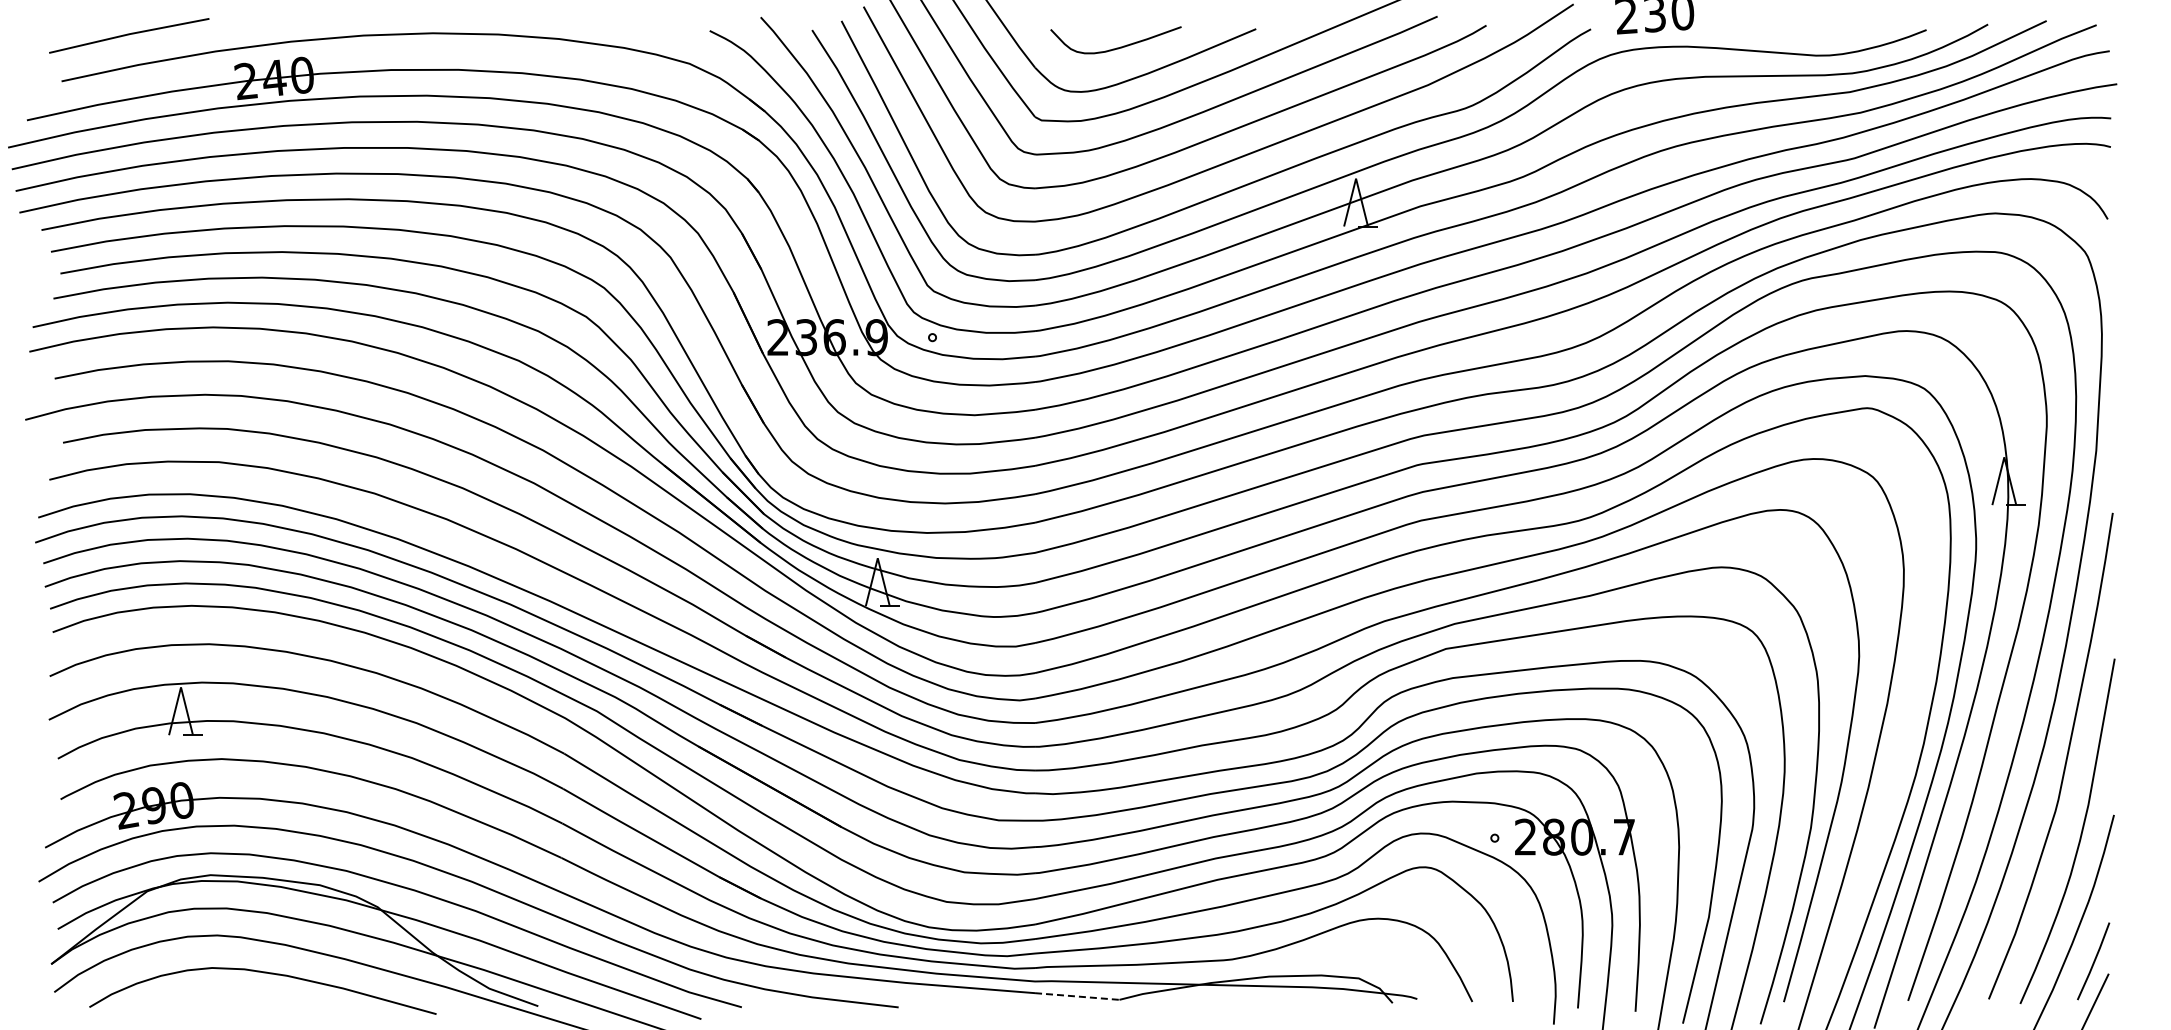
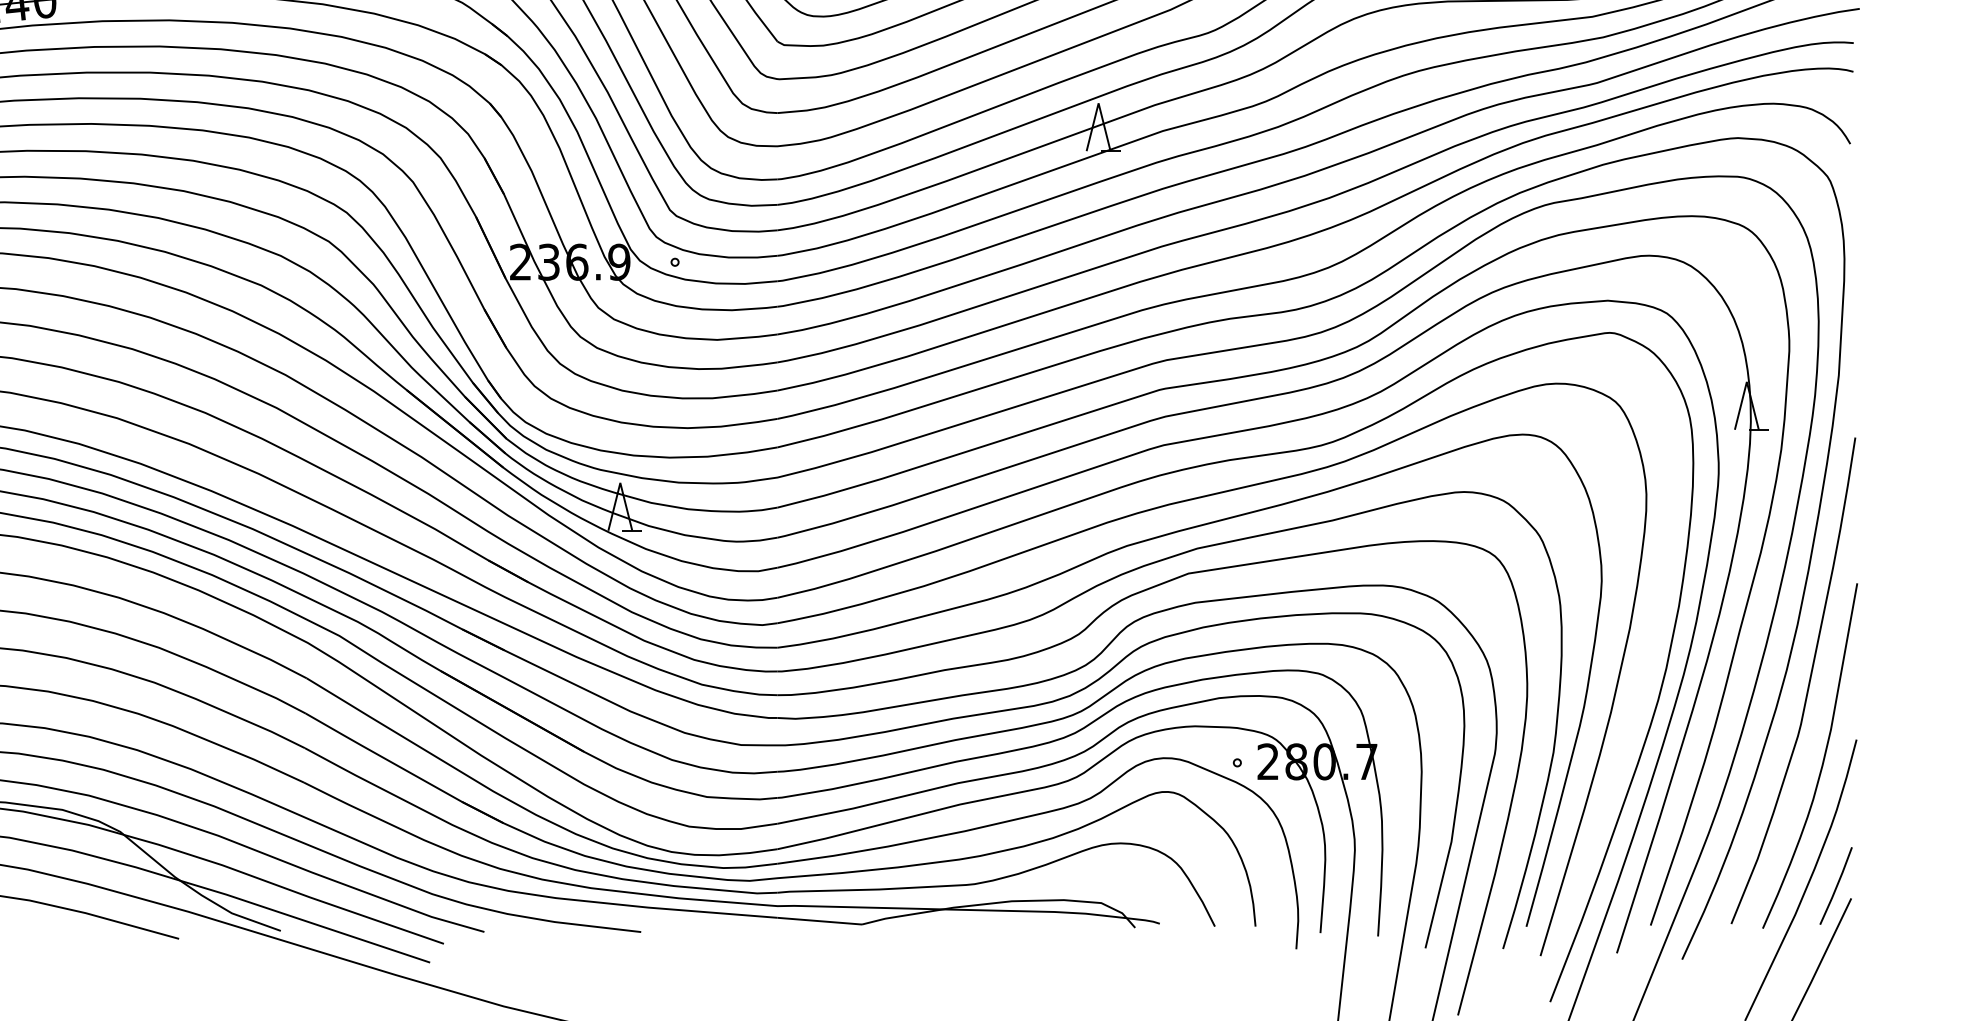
line: (1077, 996) -> (820, 921), dashed -> solid

